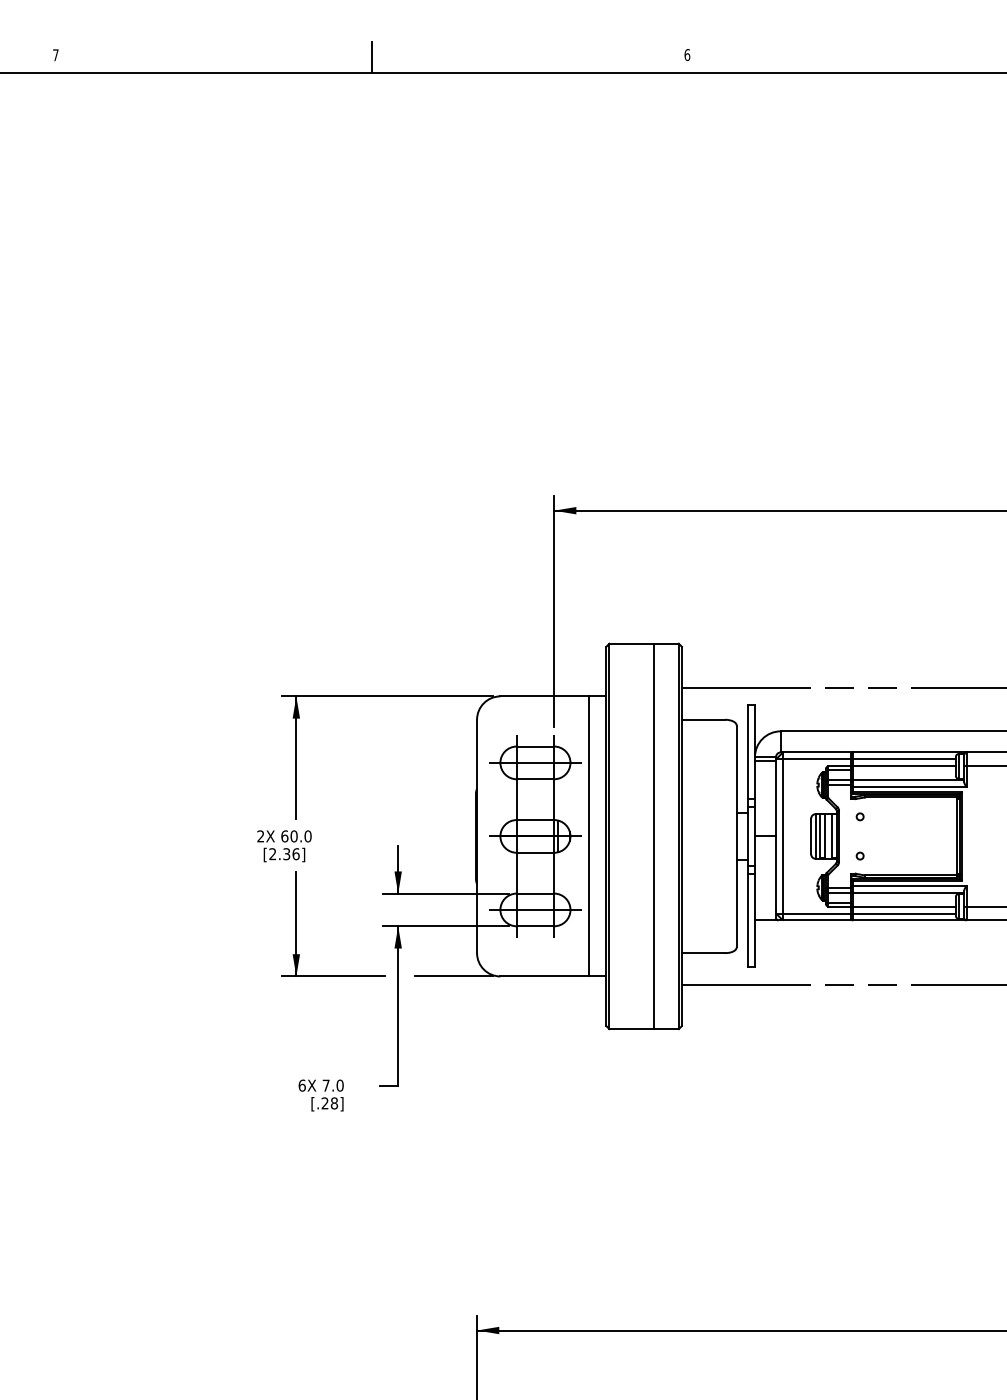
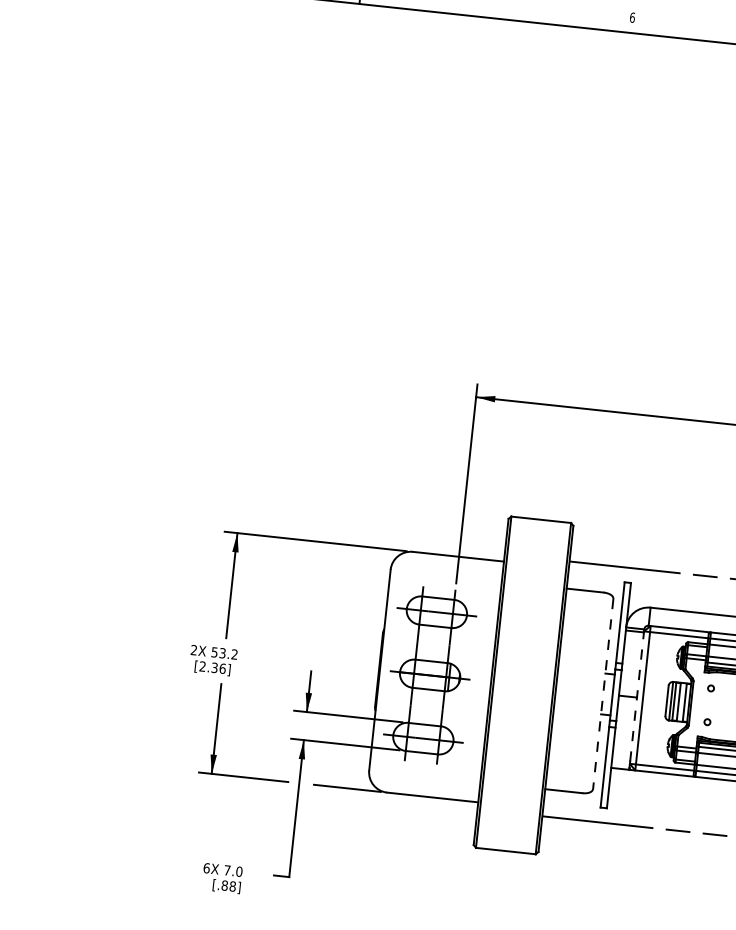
line: (776, 834) -> (637, 695), solid -> dashed
text: (296, 836) -> (224, 653), 60.0 -> 53.2
line: (589, 836) -> (476, 680), removed
line: (653, 836) -> (531, 686), removed
line: (736, 836) -> (602, 693), solid -> dashed
text: (324, 1103) -> (224, 885), [.28] -> [.88]

